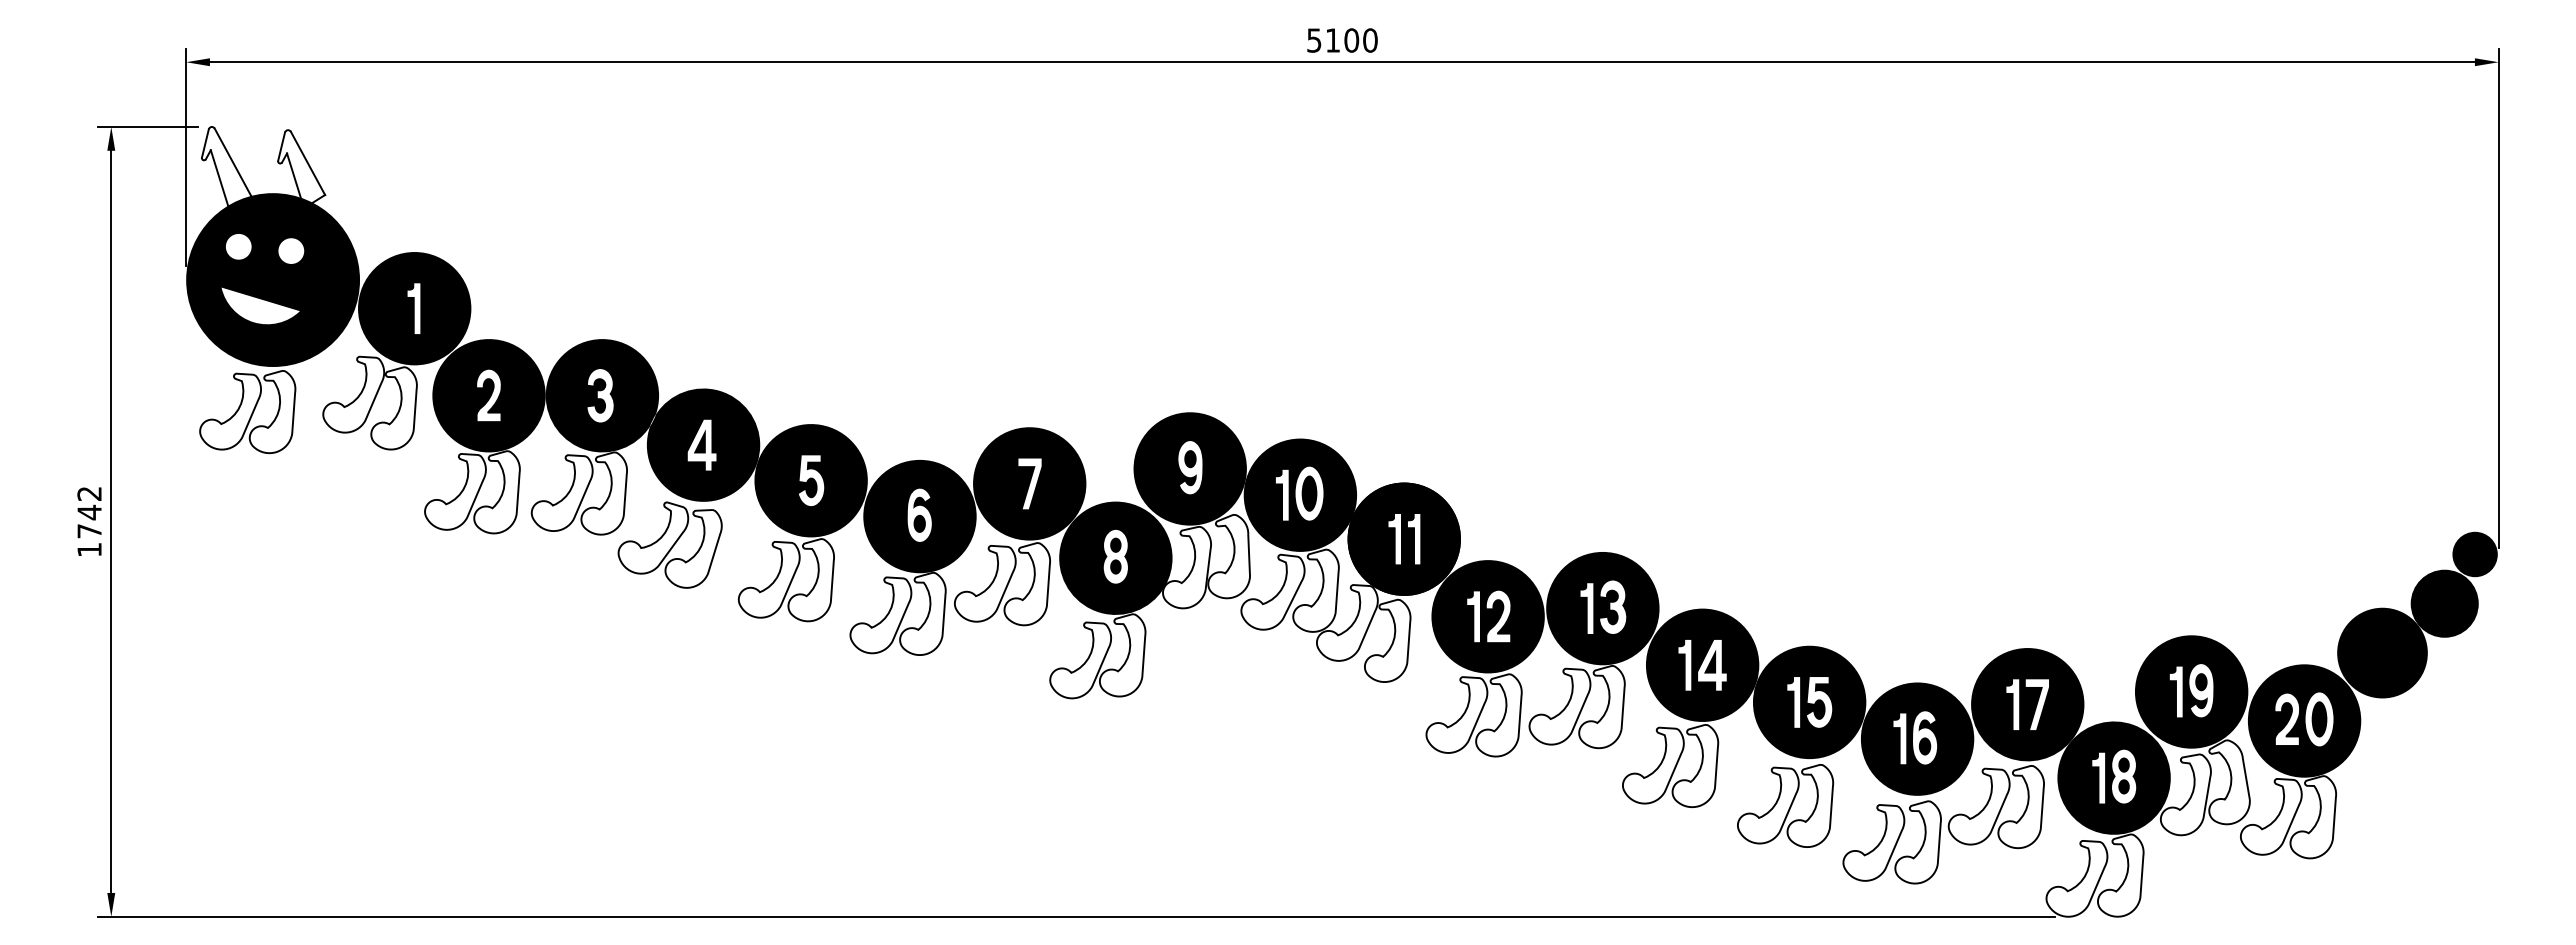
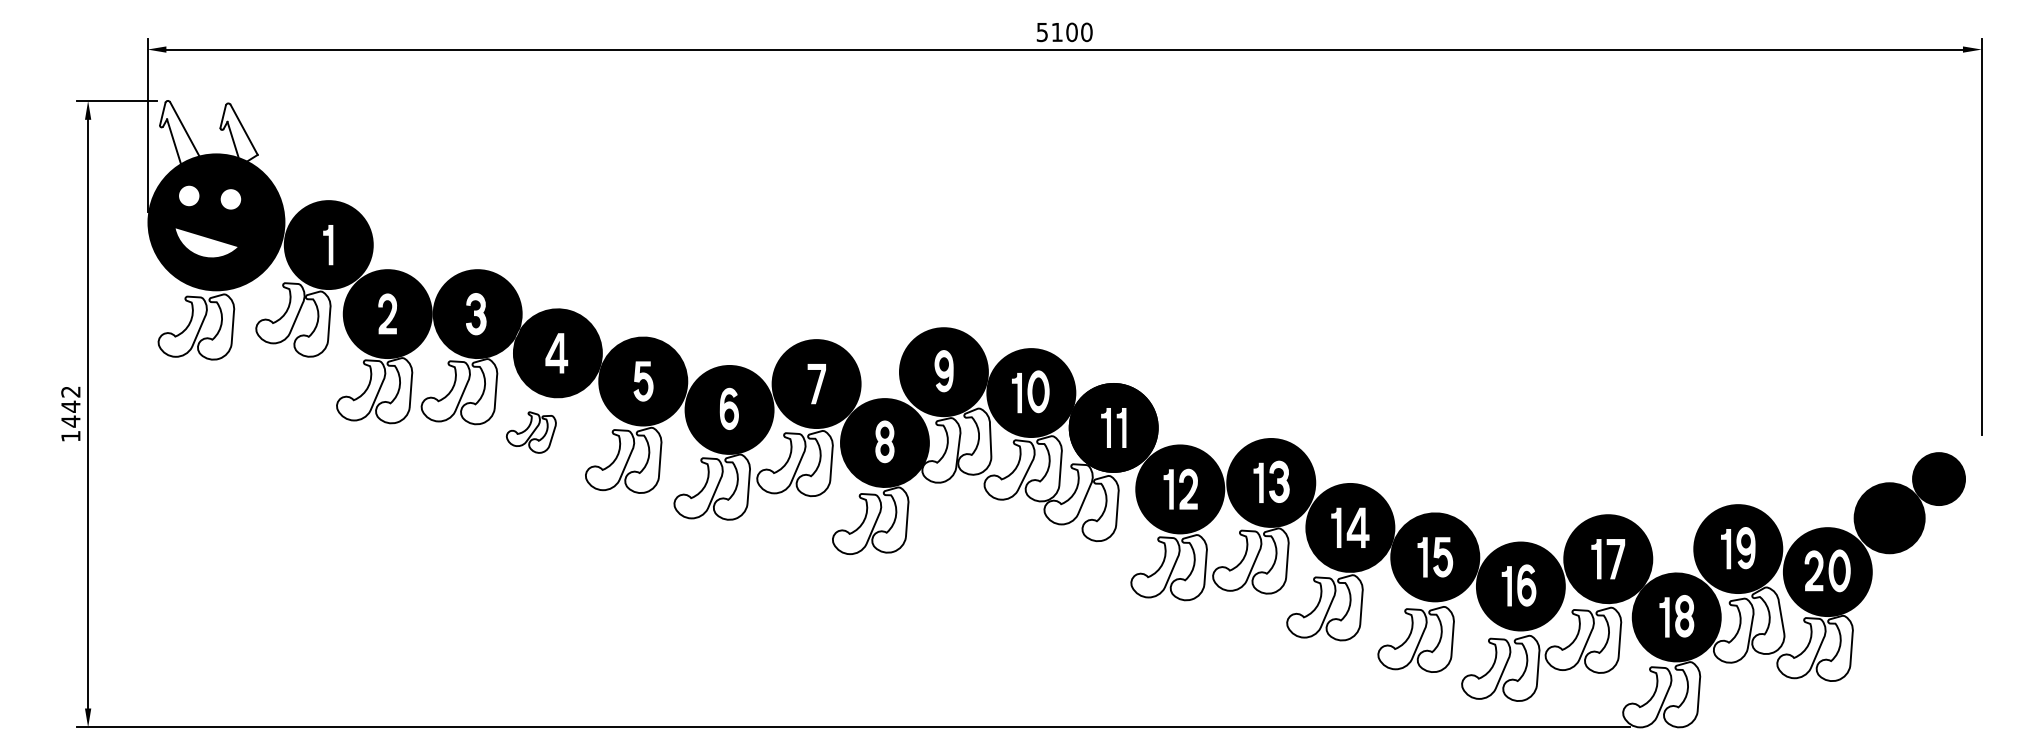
text: (89, 531) -> (70, 421), 1742 -> 1442
part: (669, 544) -> (530, 432), size x0.6
fill: (2474, 554) -> (1962, 440), removed

